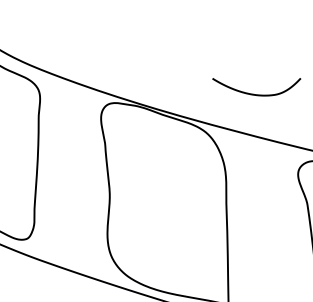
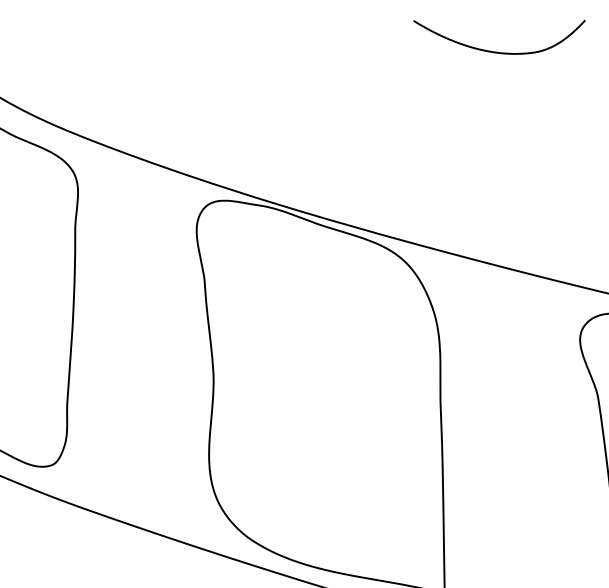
curve: (253, 93) -> (493, 49), moved

